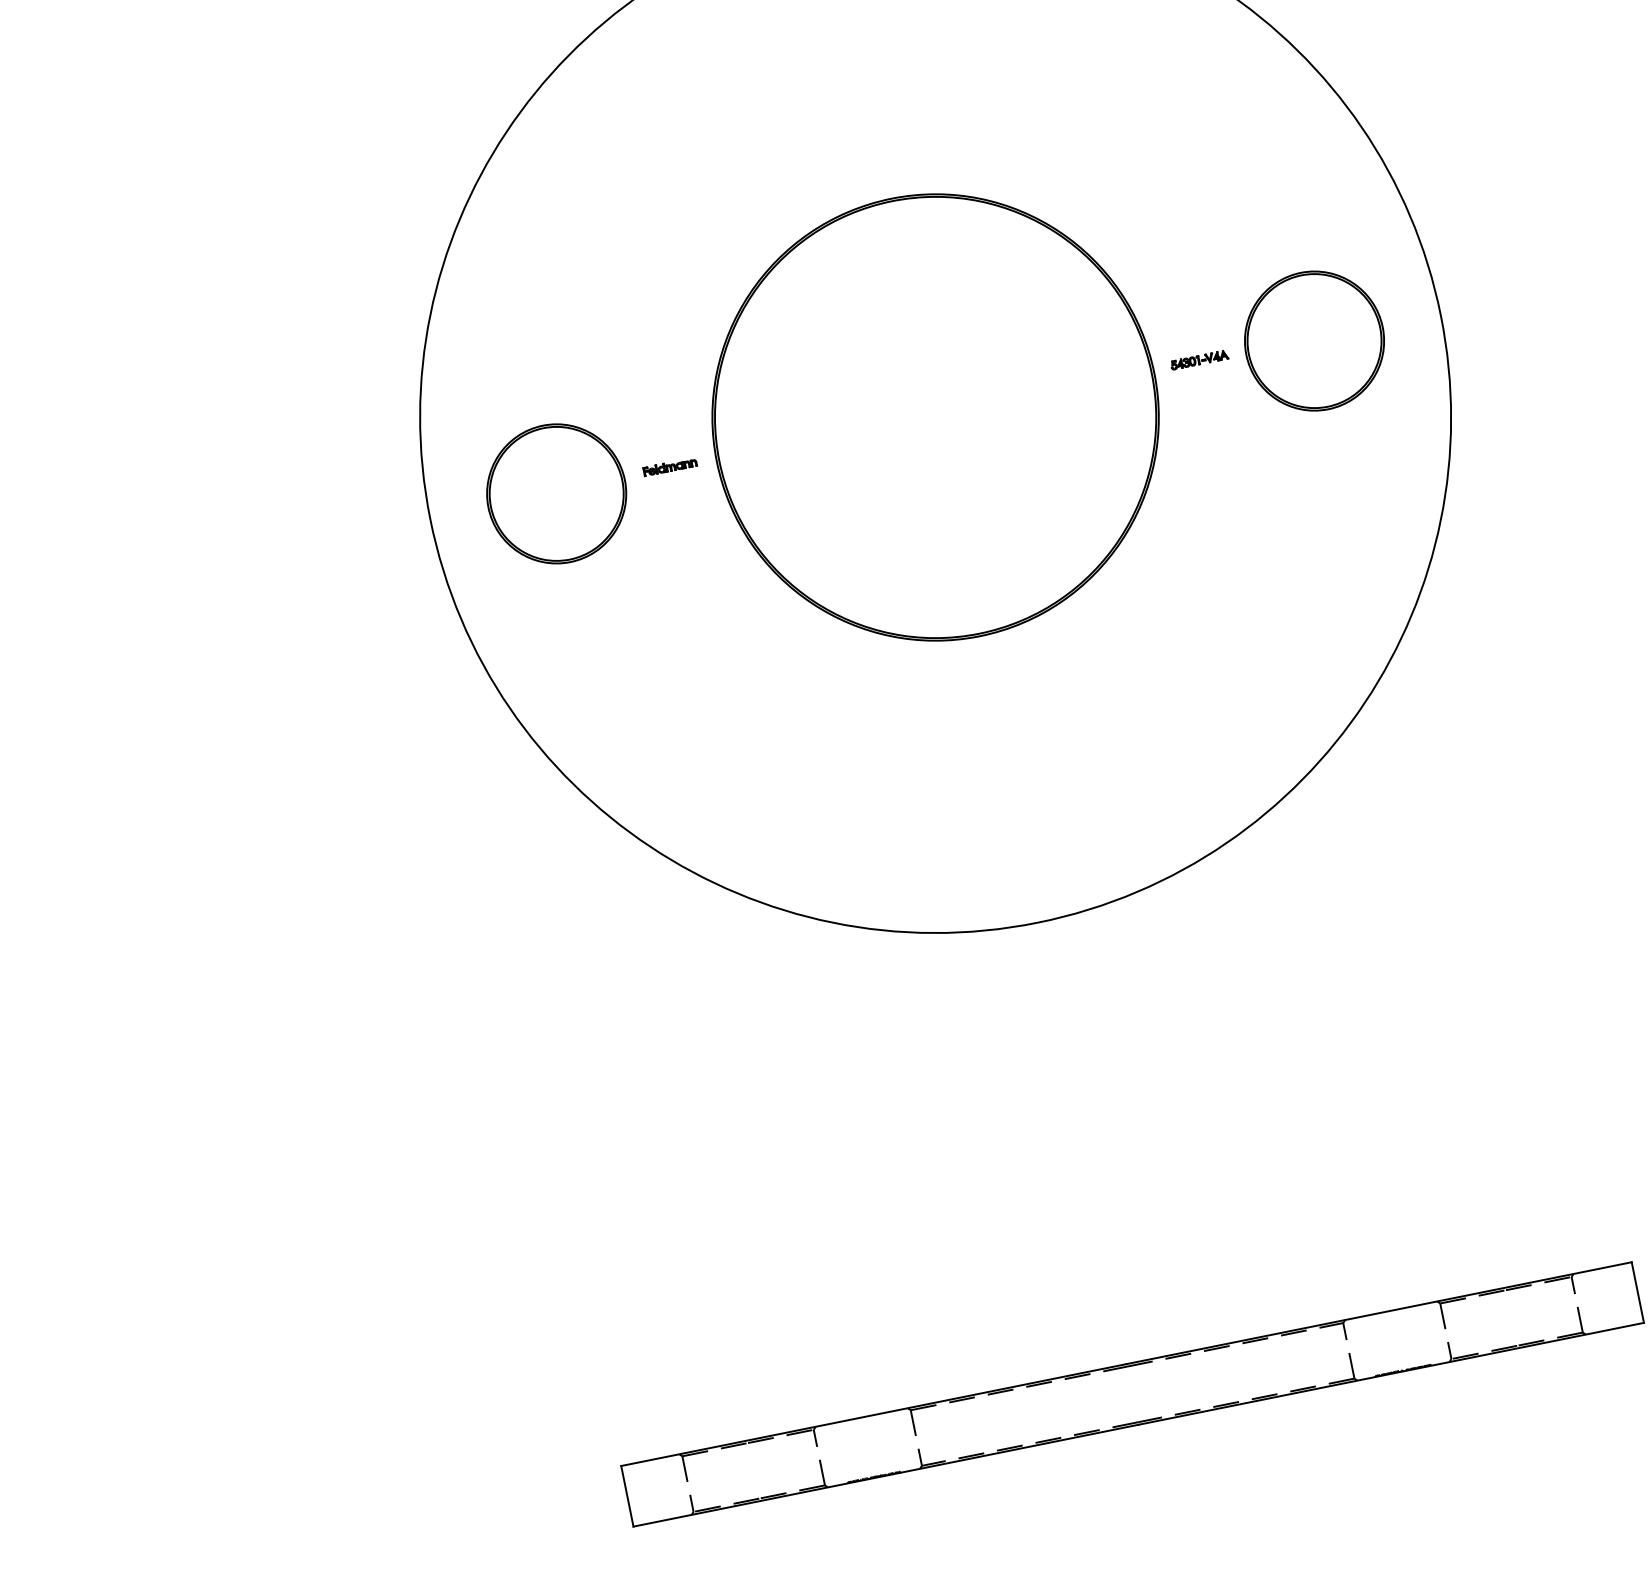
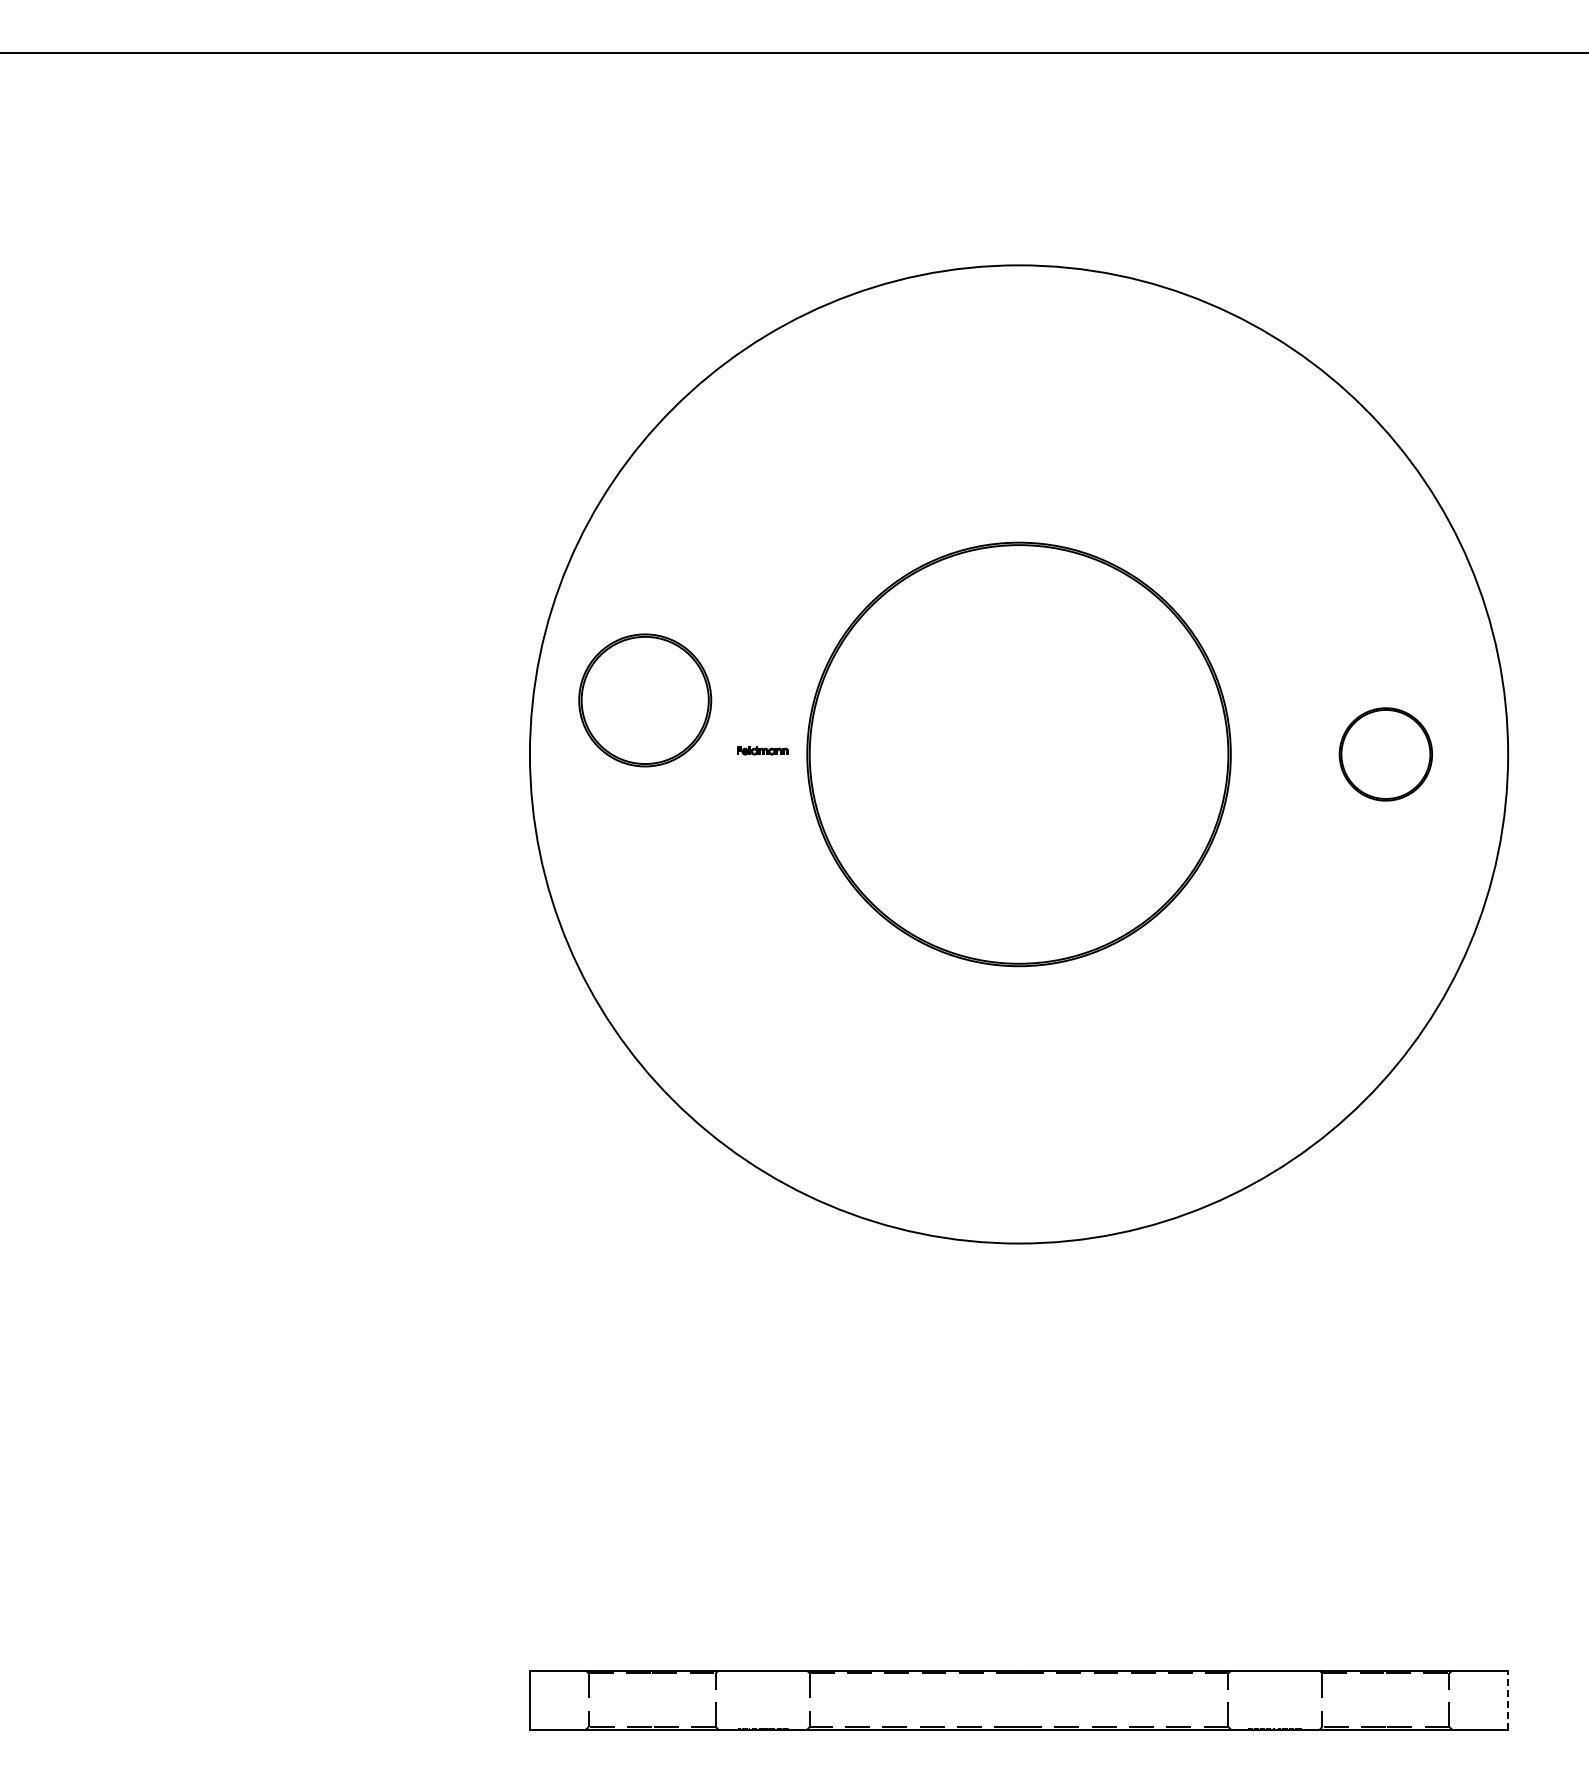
part: (1314, 341) -> (1385, 754), size x0.7
part: (1199, 360) -> (1275, 750), removed
part: (556, 493) -> (645, 700), moved
line: (1638, 1291) -> (1508, 1699), solid -> dashed

